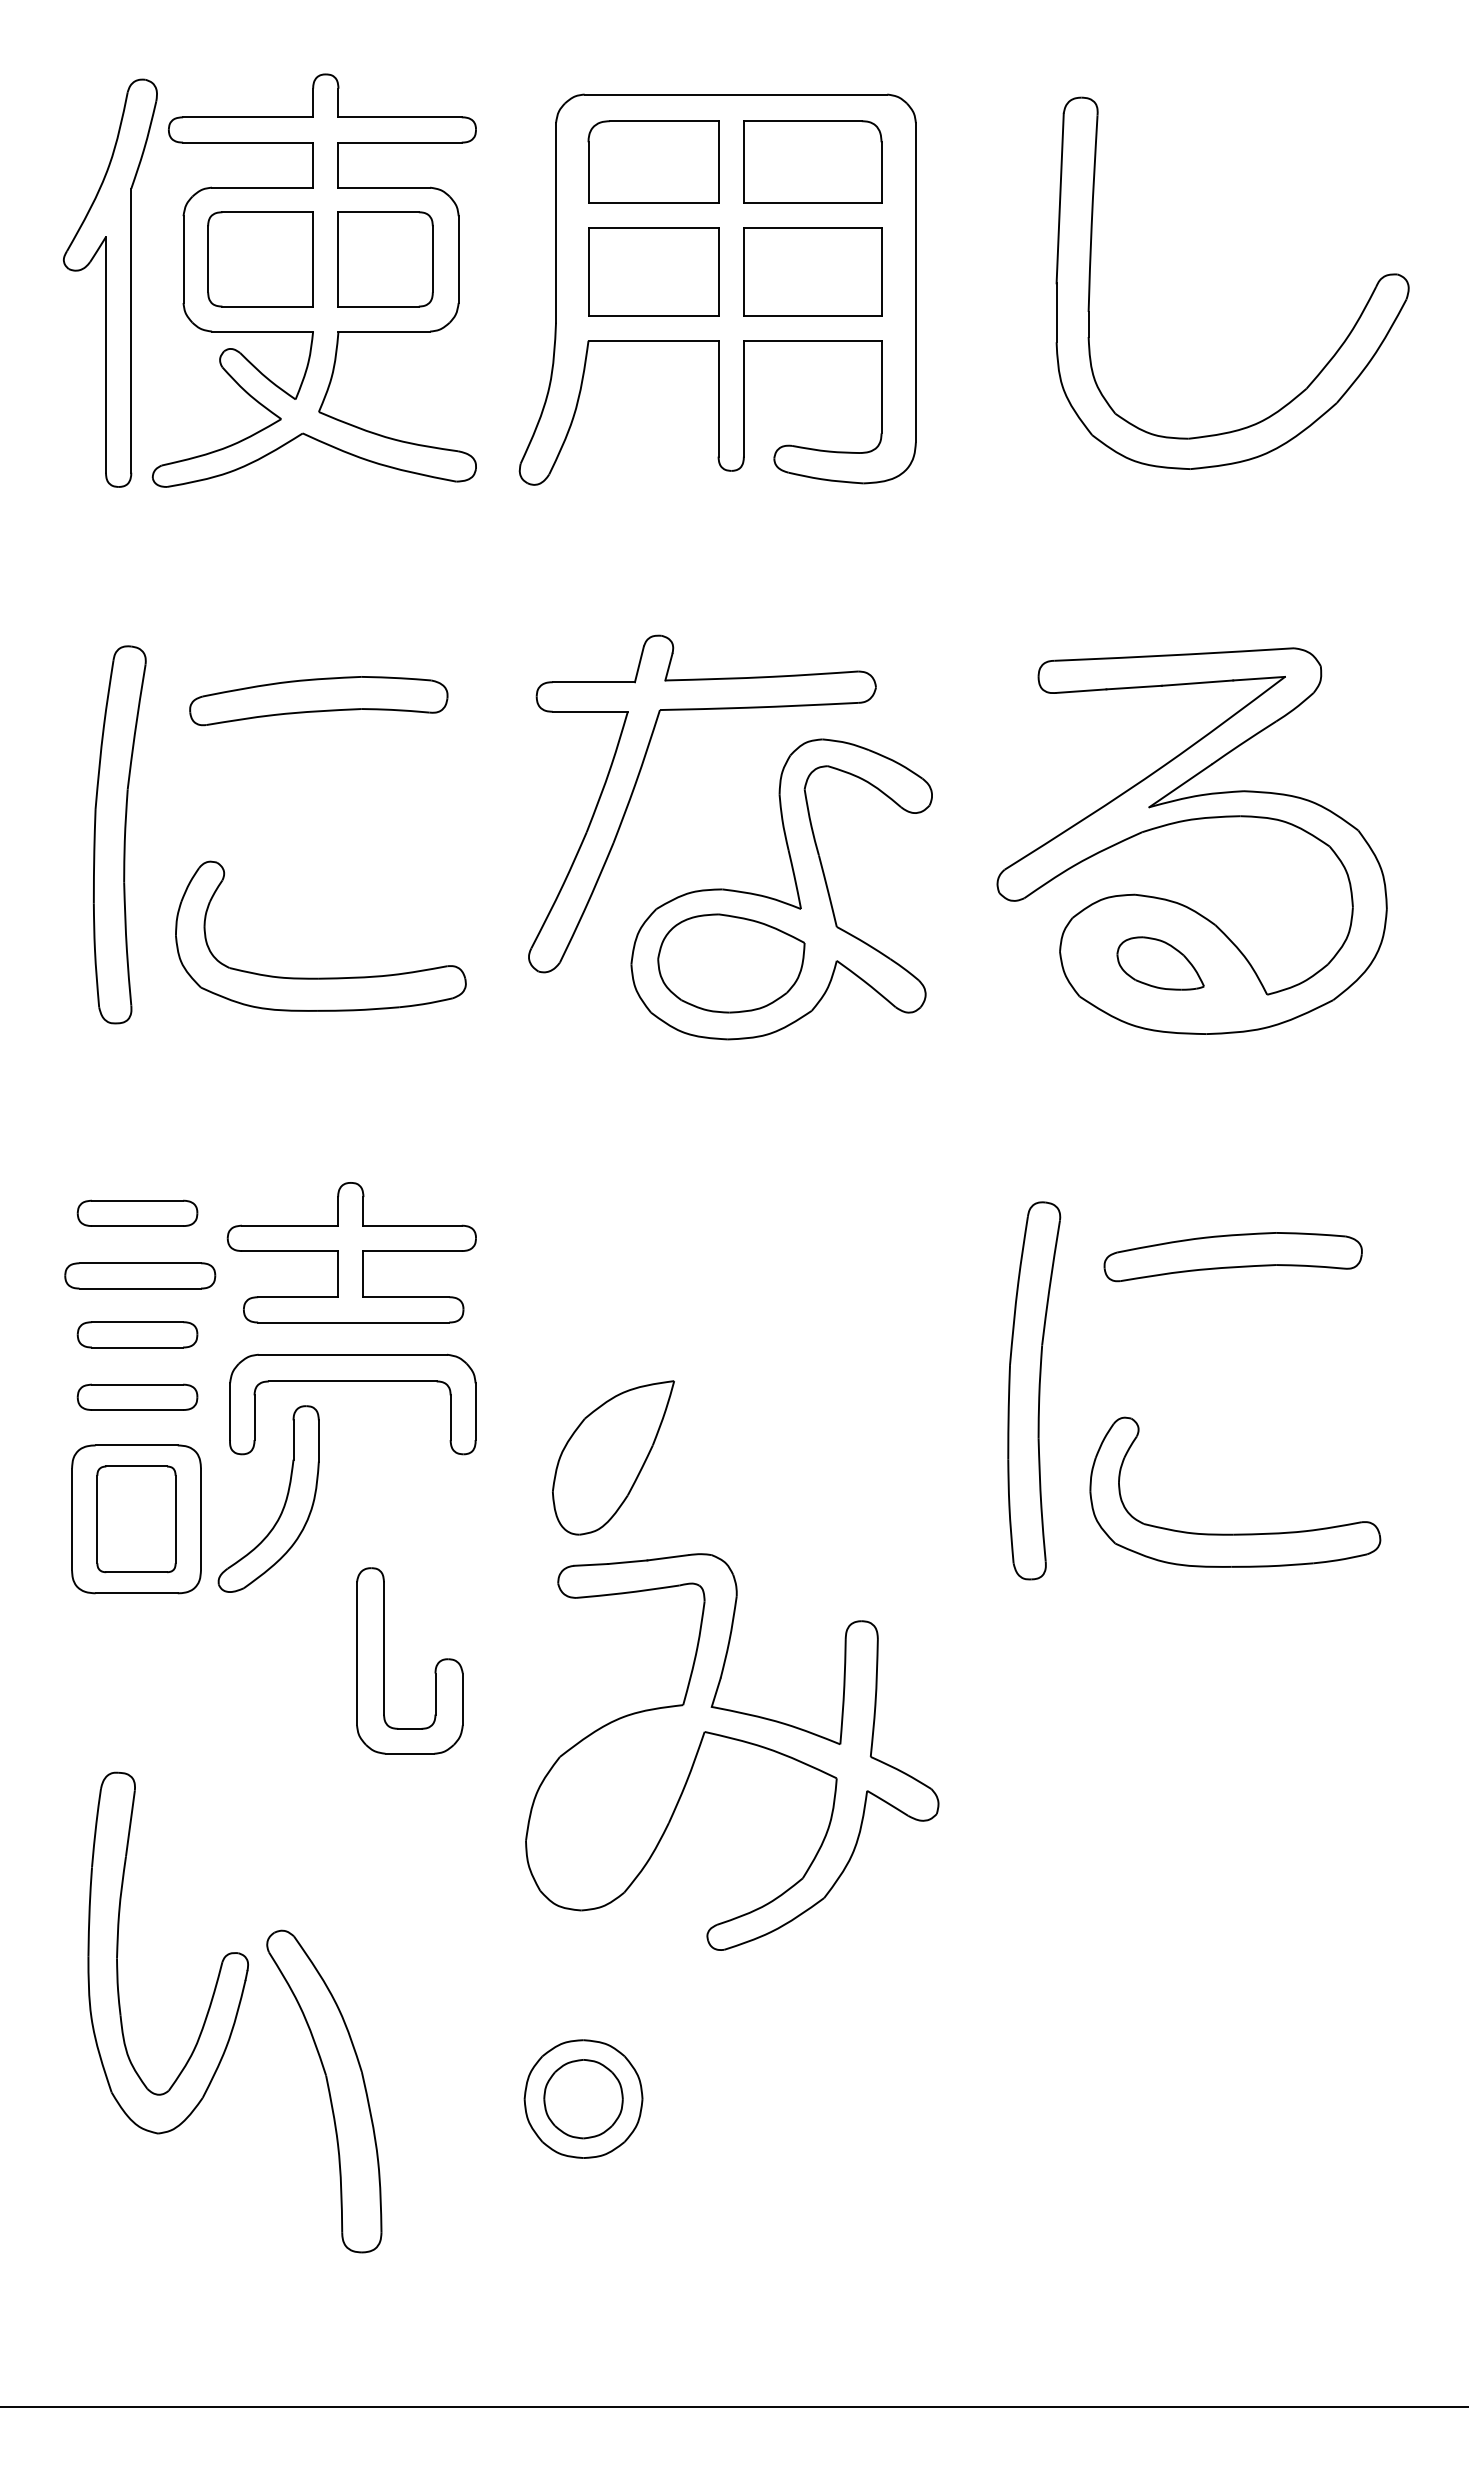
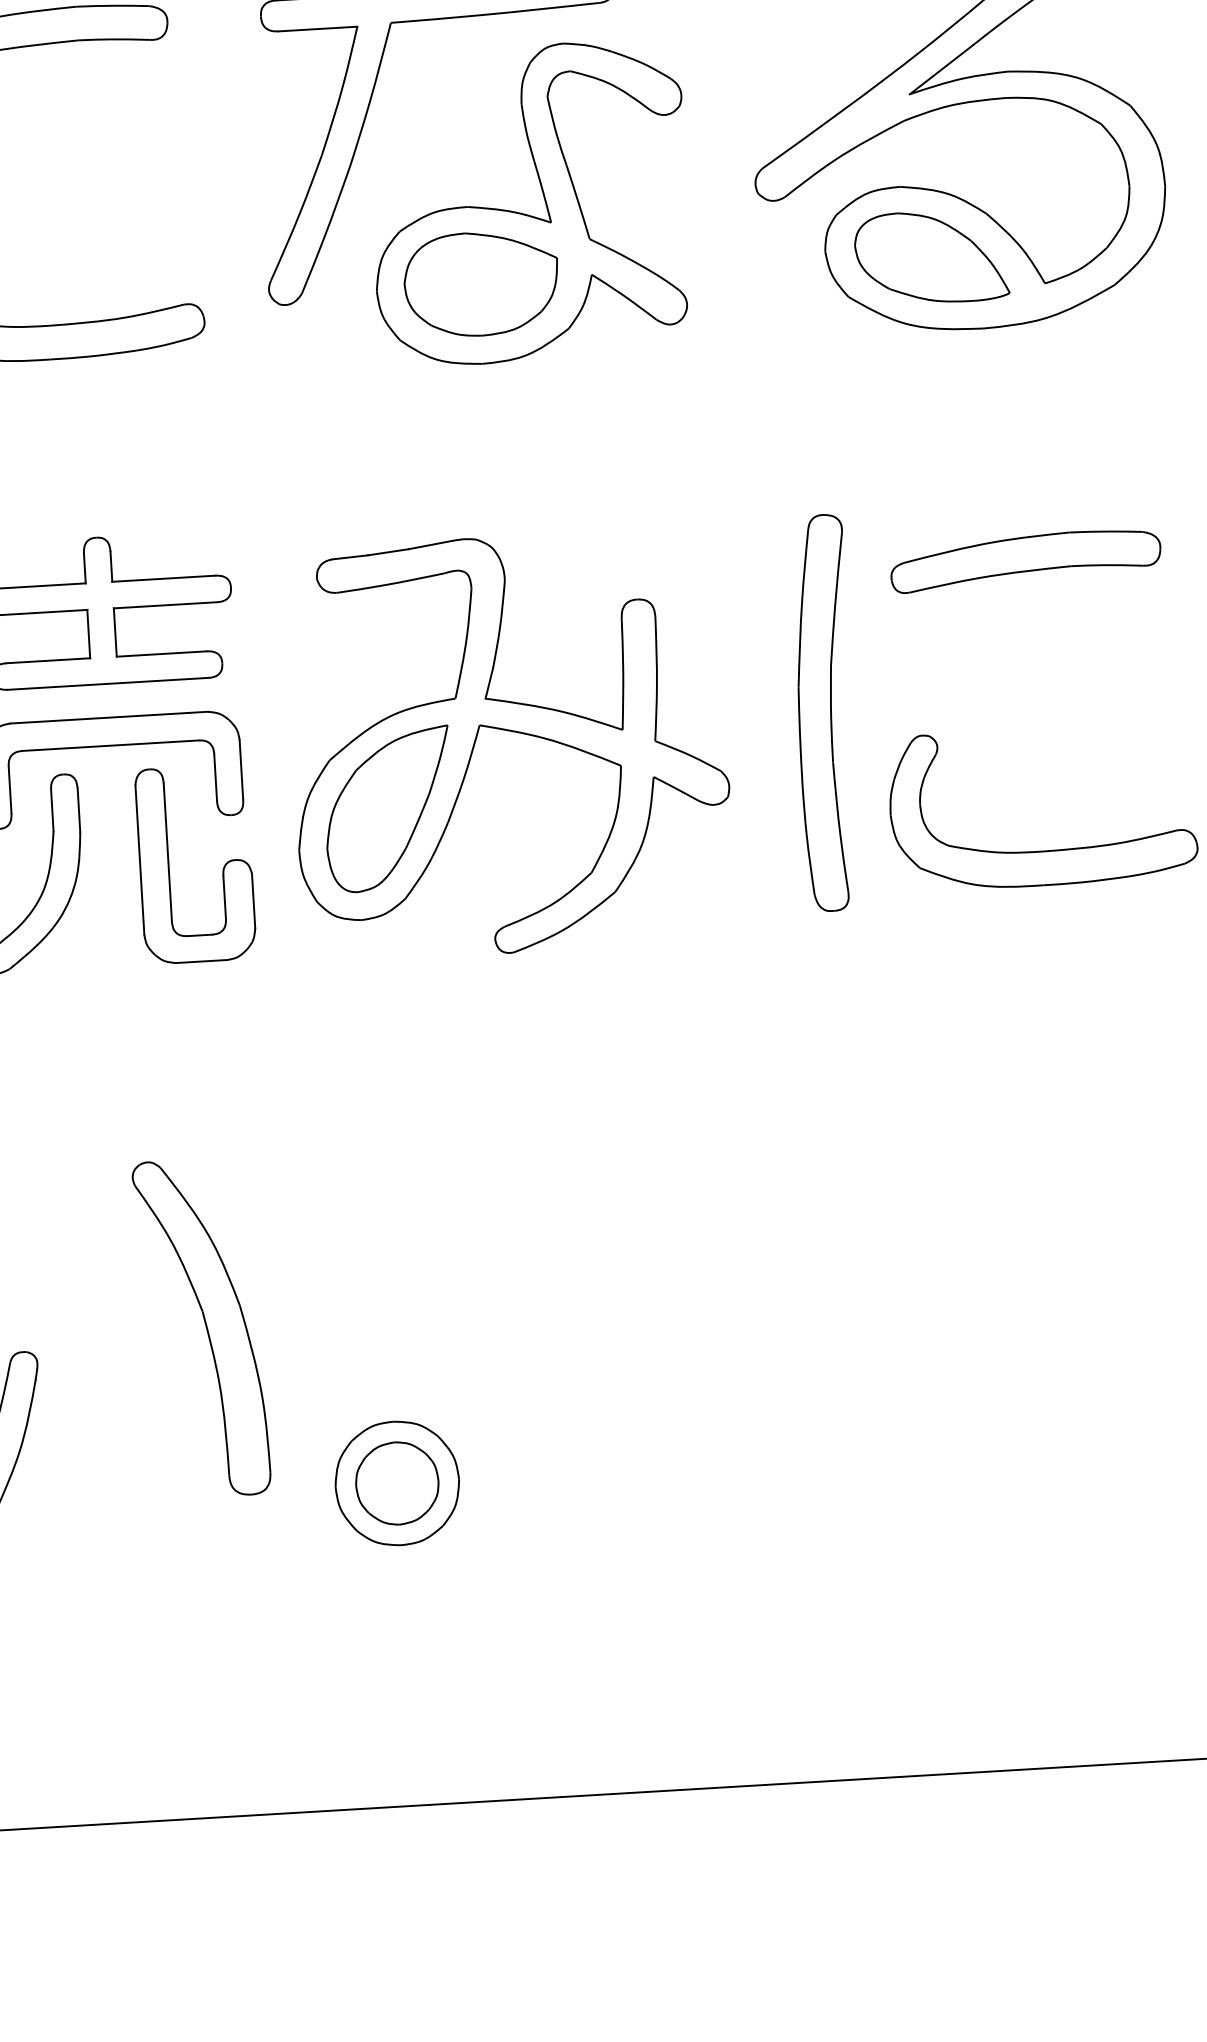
part: (1160, 963) -> (931, 257), size x1.67
part: (384, 1660) -> (169, 865), moved
part: (735, 1740) -> (512, 732), moved
part: (324, 2091) -> (201, 1328), moved

